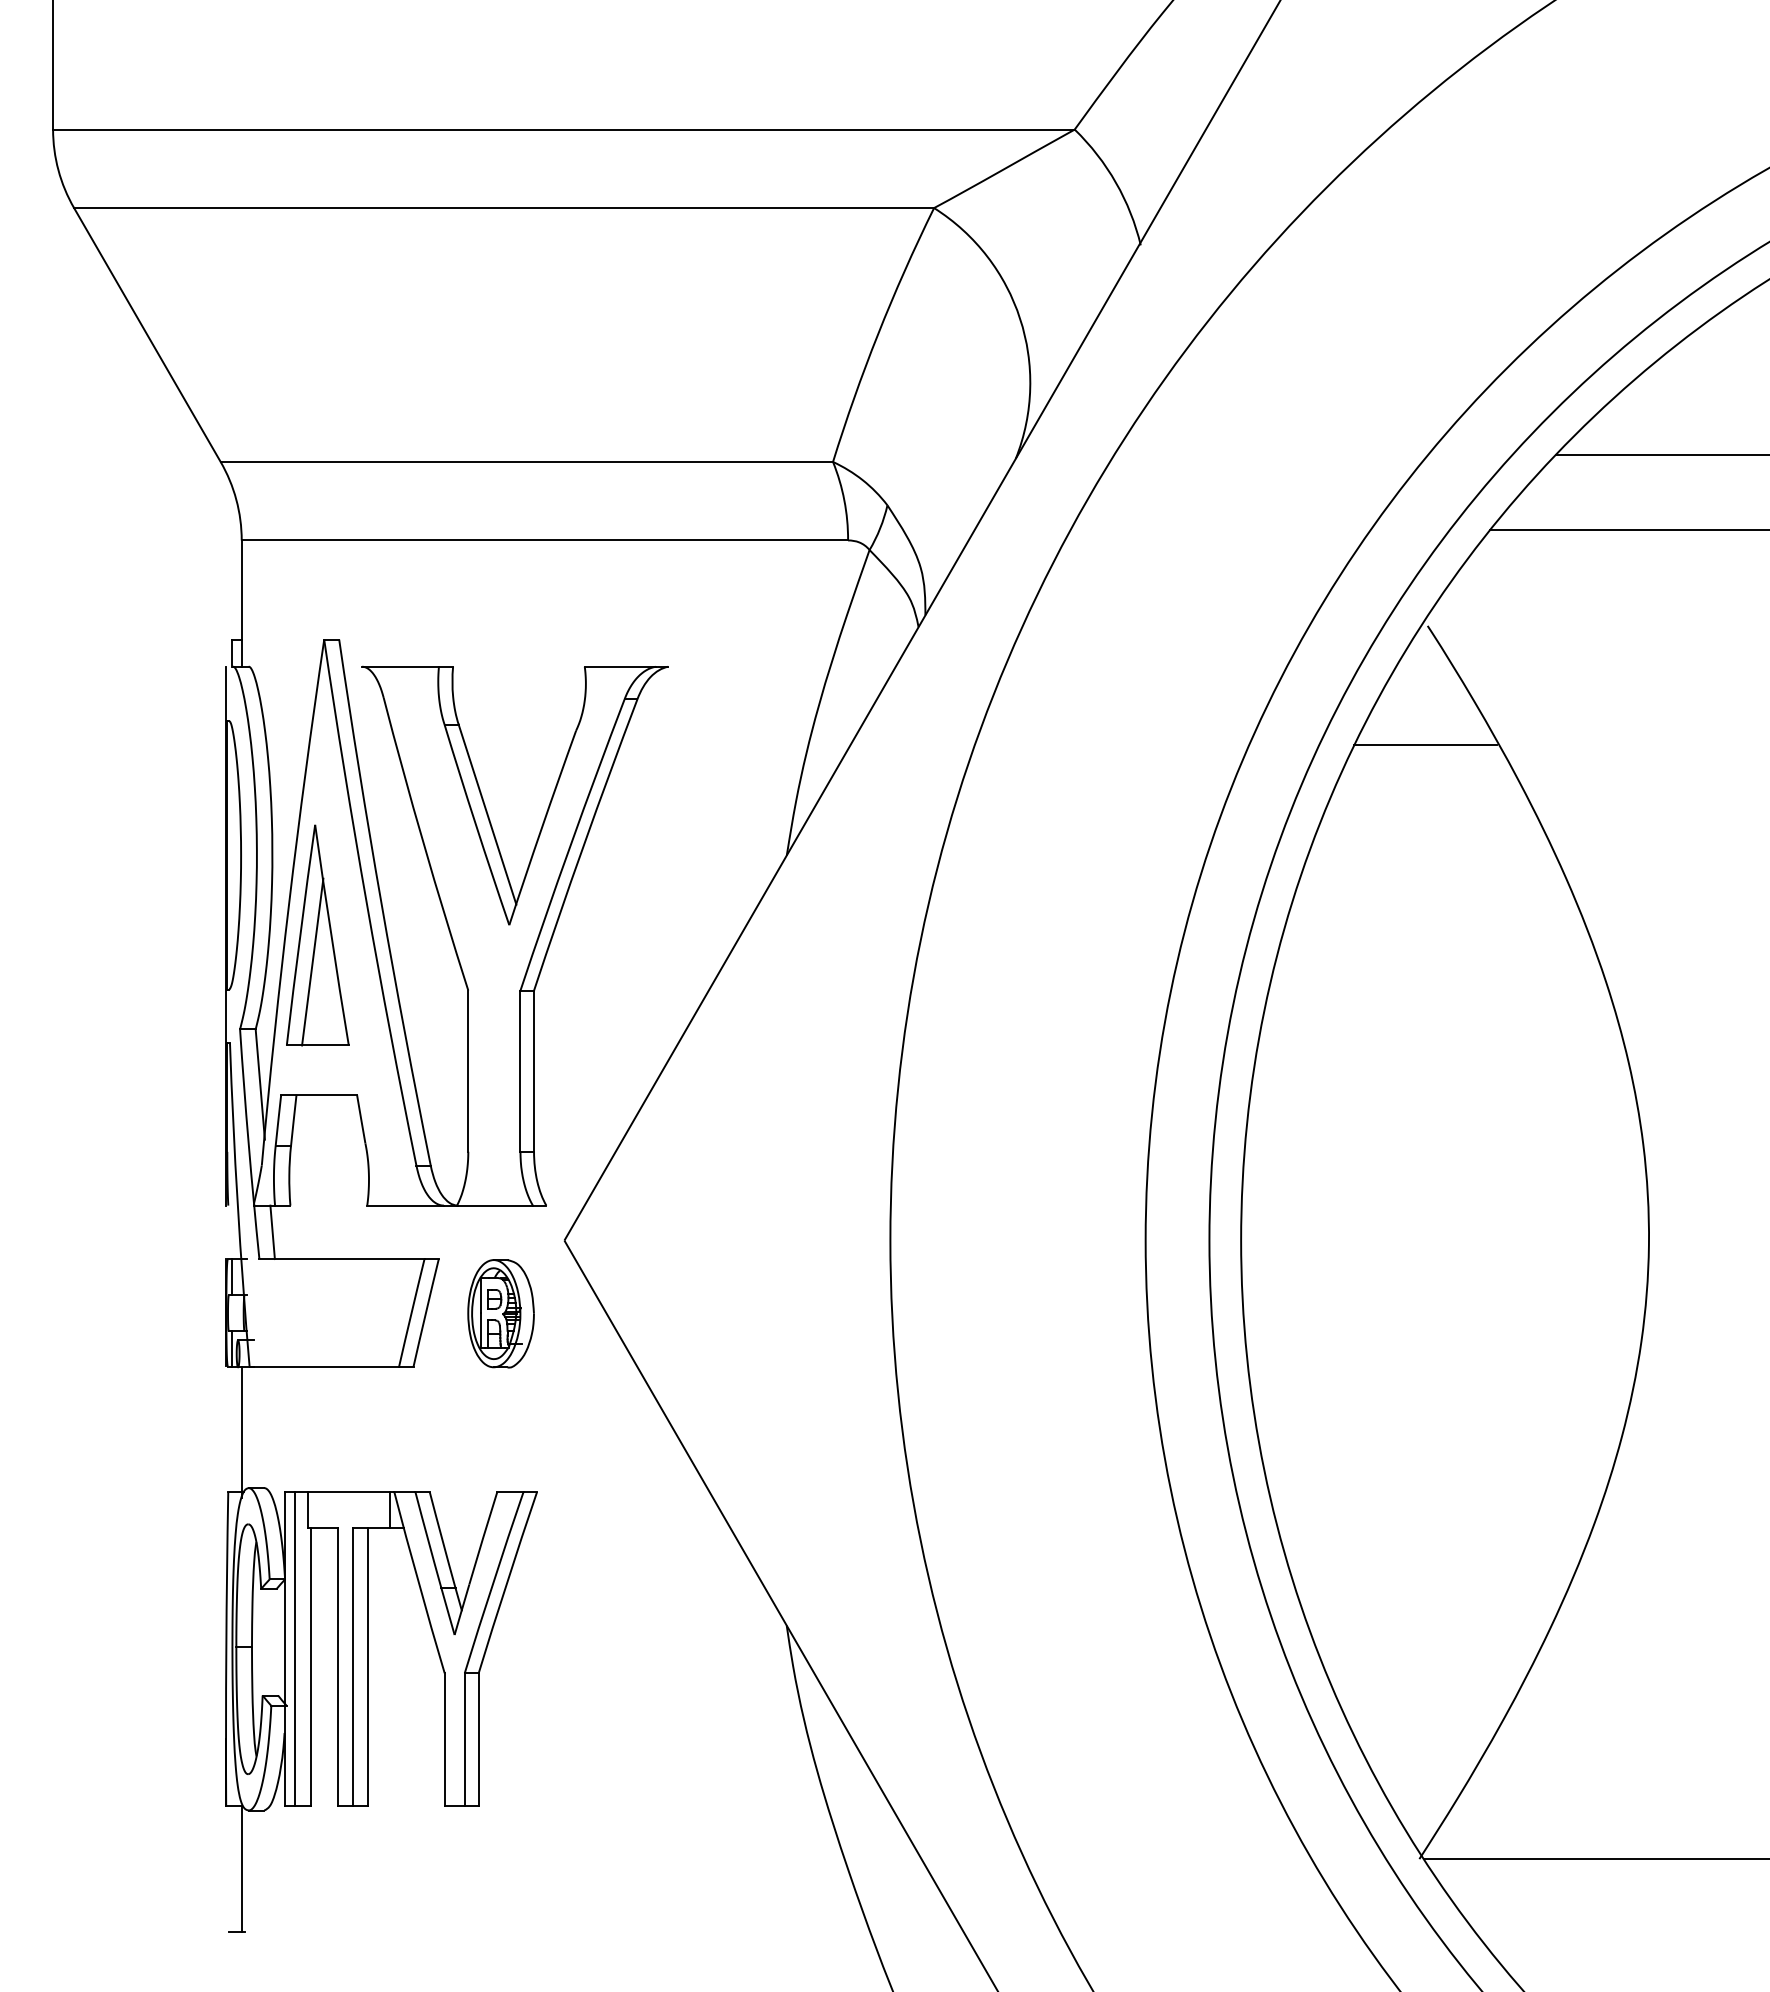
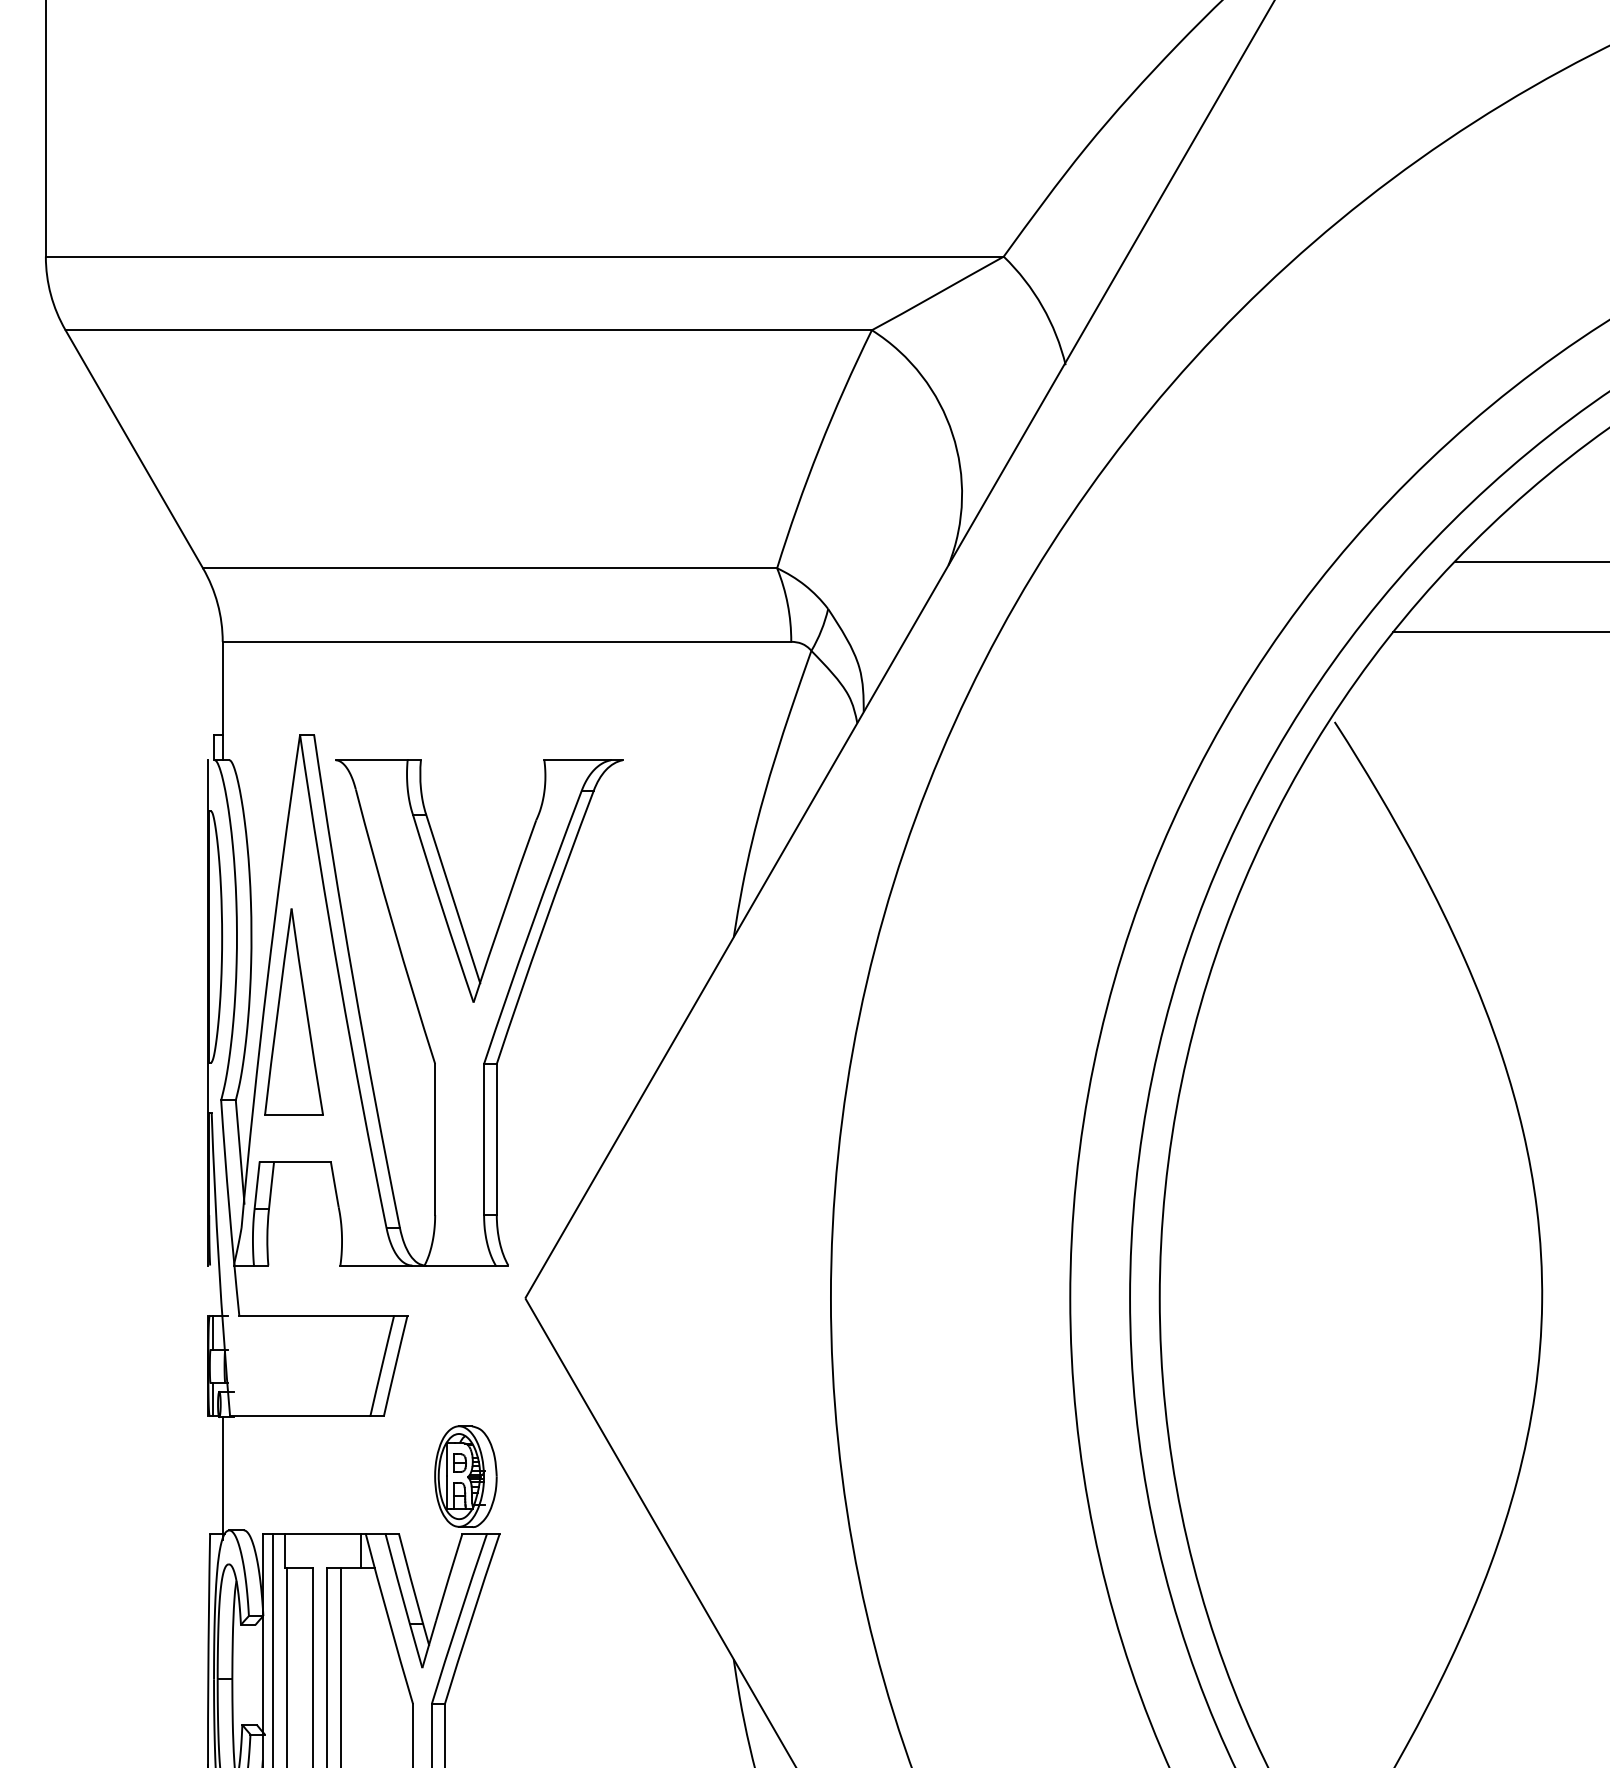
line: (1425, 745) -> (1332, 834), removed
line: (312, 961) -> (289, 1036), removed
line: (272, 1232) -> (251, 1290), removed
part: (500, 1313) -> (465, 1476), moved

